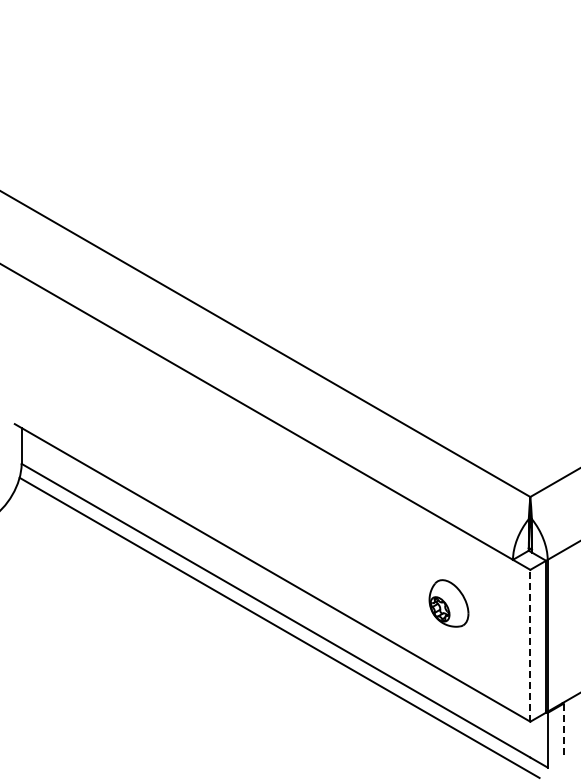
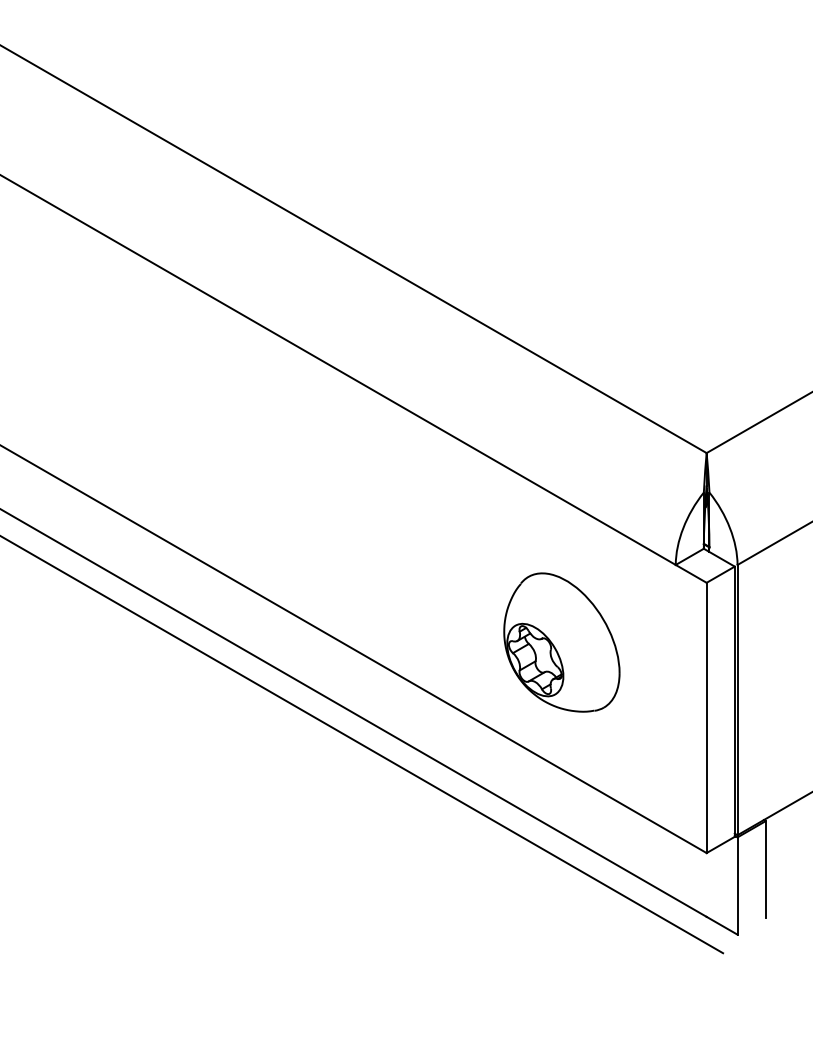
part: (448, 603) -> (560, 642), size x1.67
line: (530, 645) -> (706, 717), dashed -> solid
line: (563, 731) -> (765, 870), dashed -> solid

